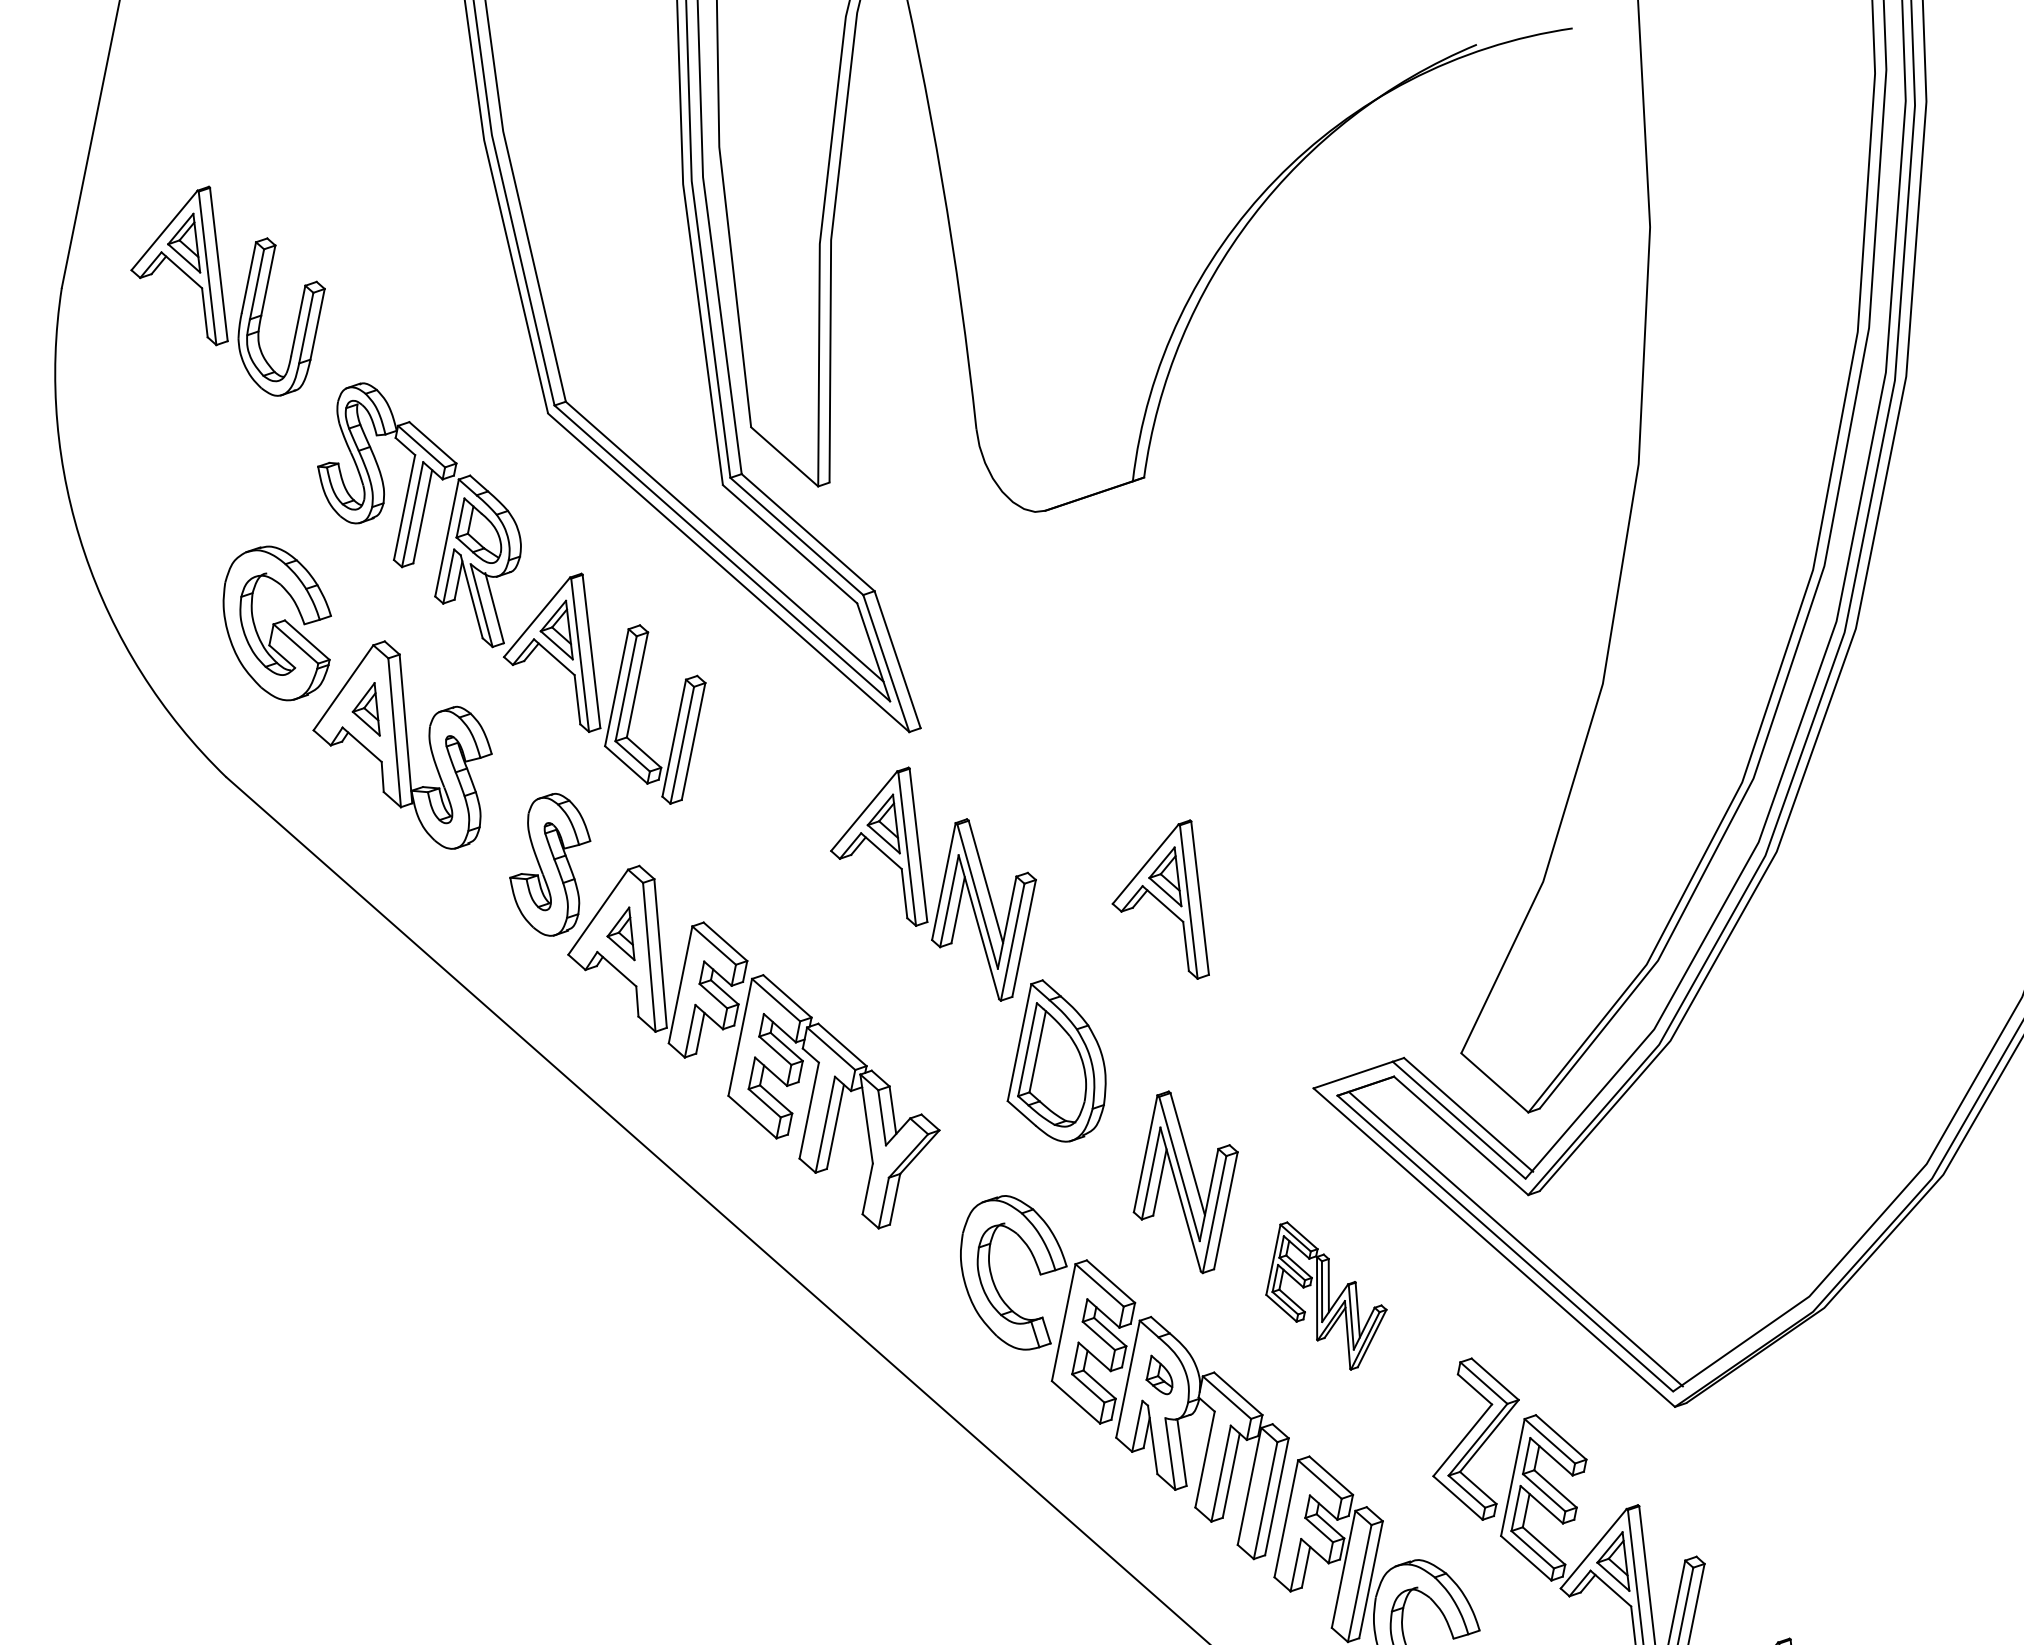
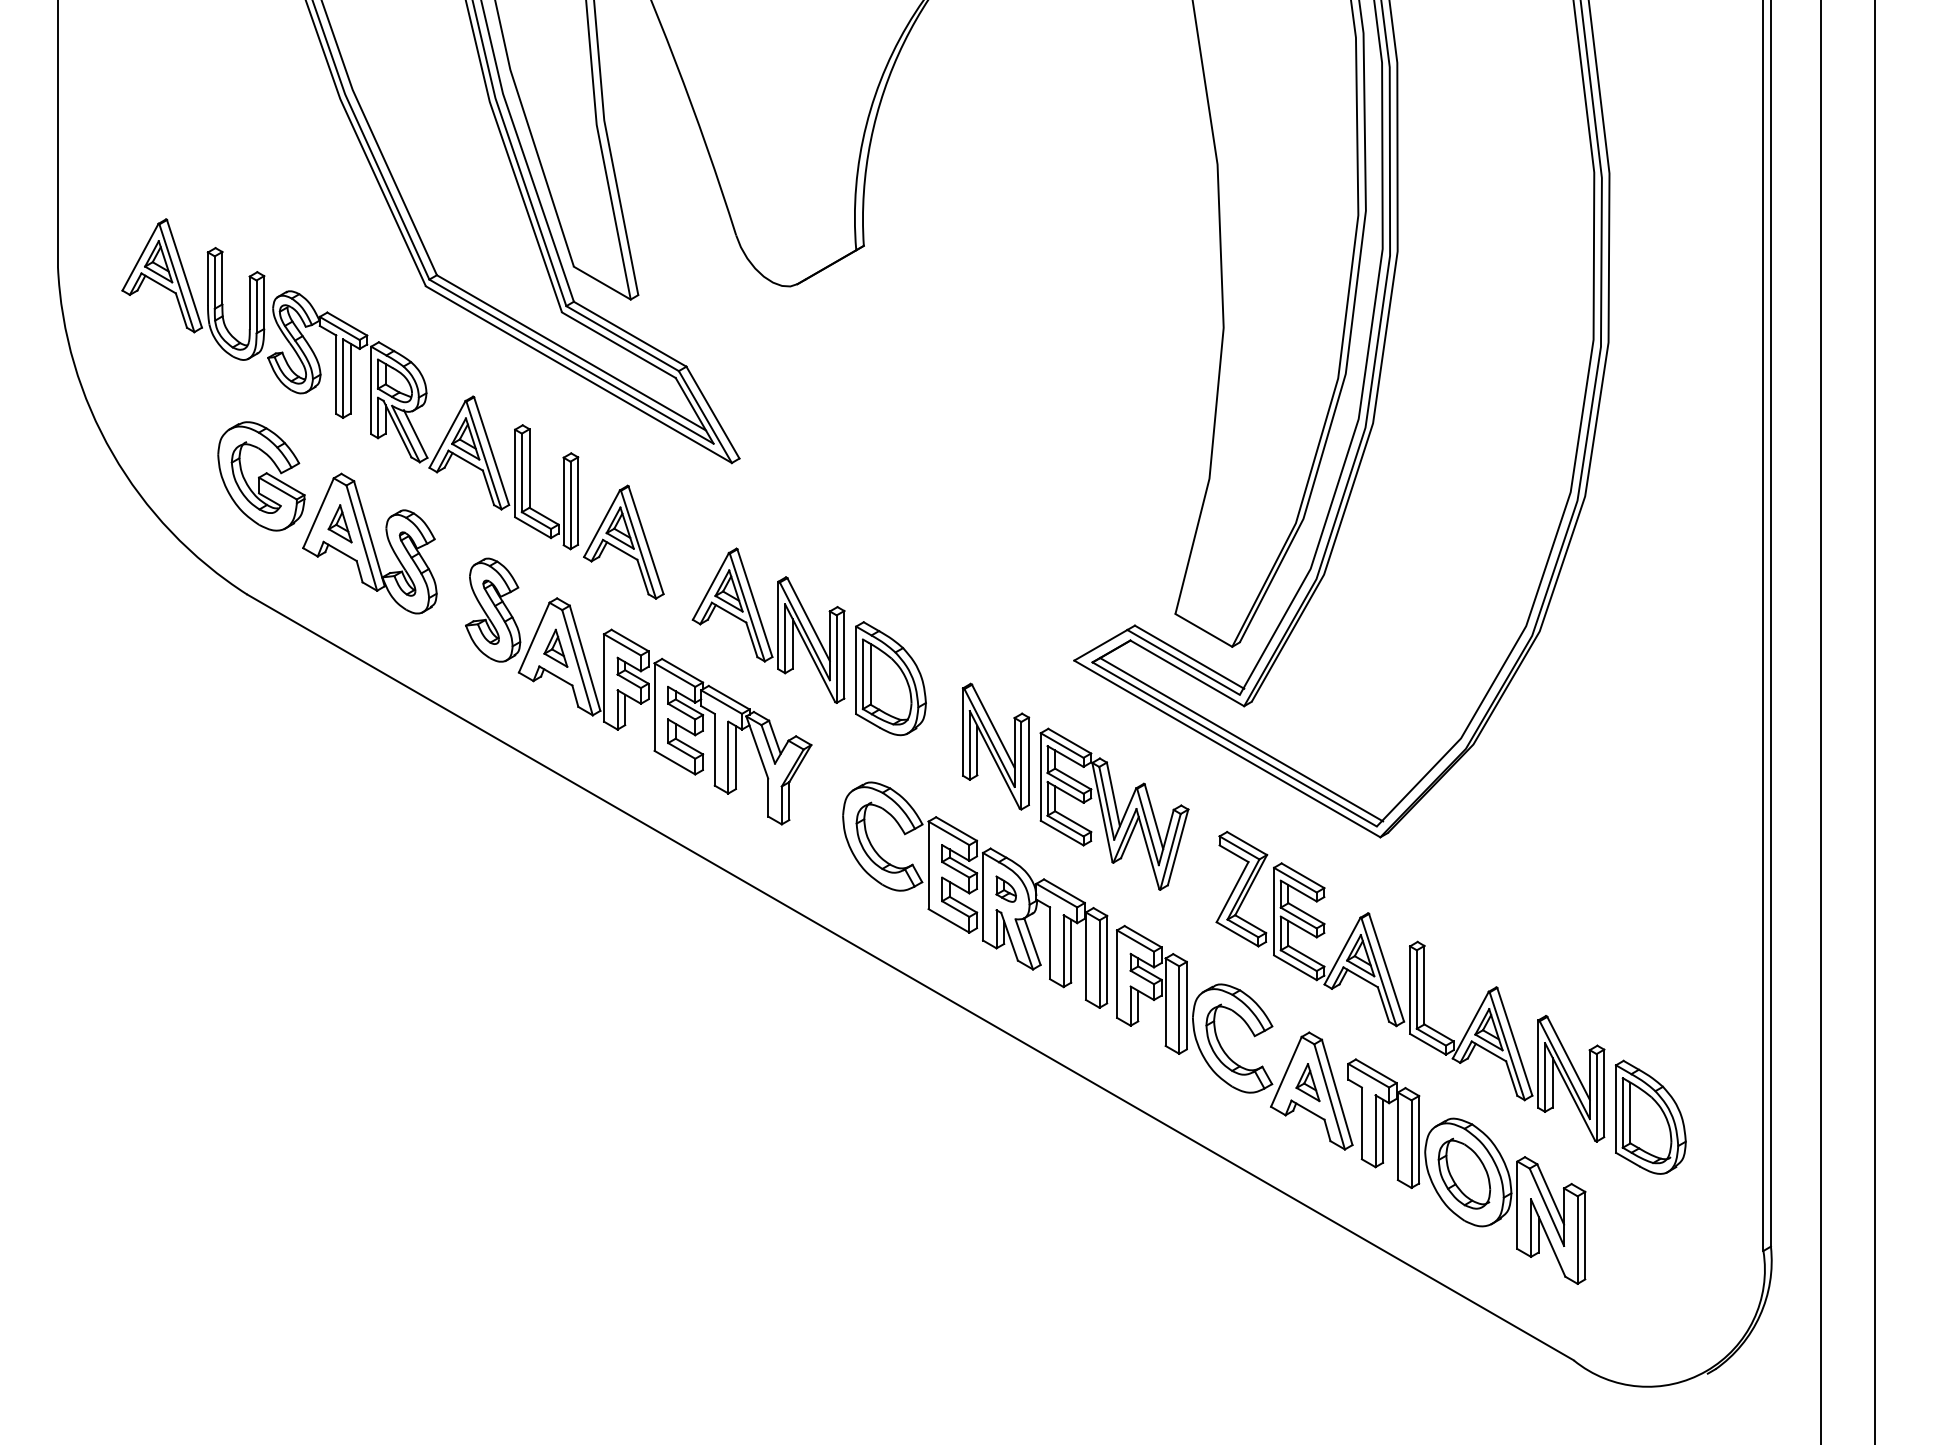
part: (226, 287) -> (193, 289), moved
part: (930, 878) -> (768, 625), moved
part: (1169, 893) -> (623, 541), moved
part: (1327, 1296) -> (1114, 808), size x1.67

